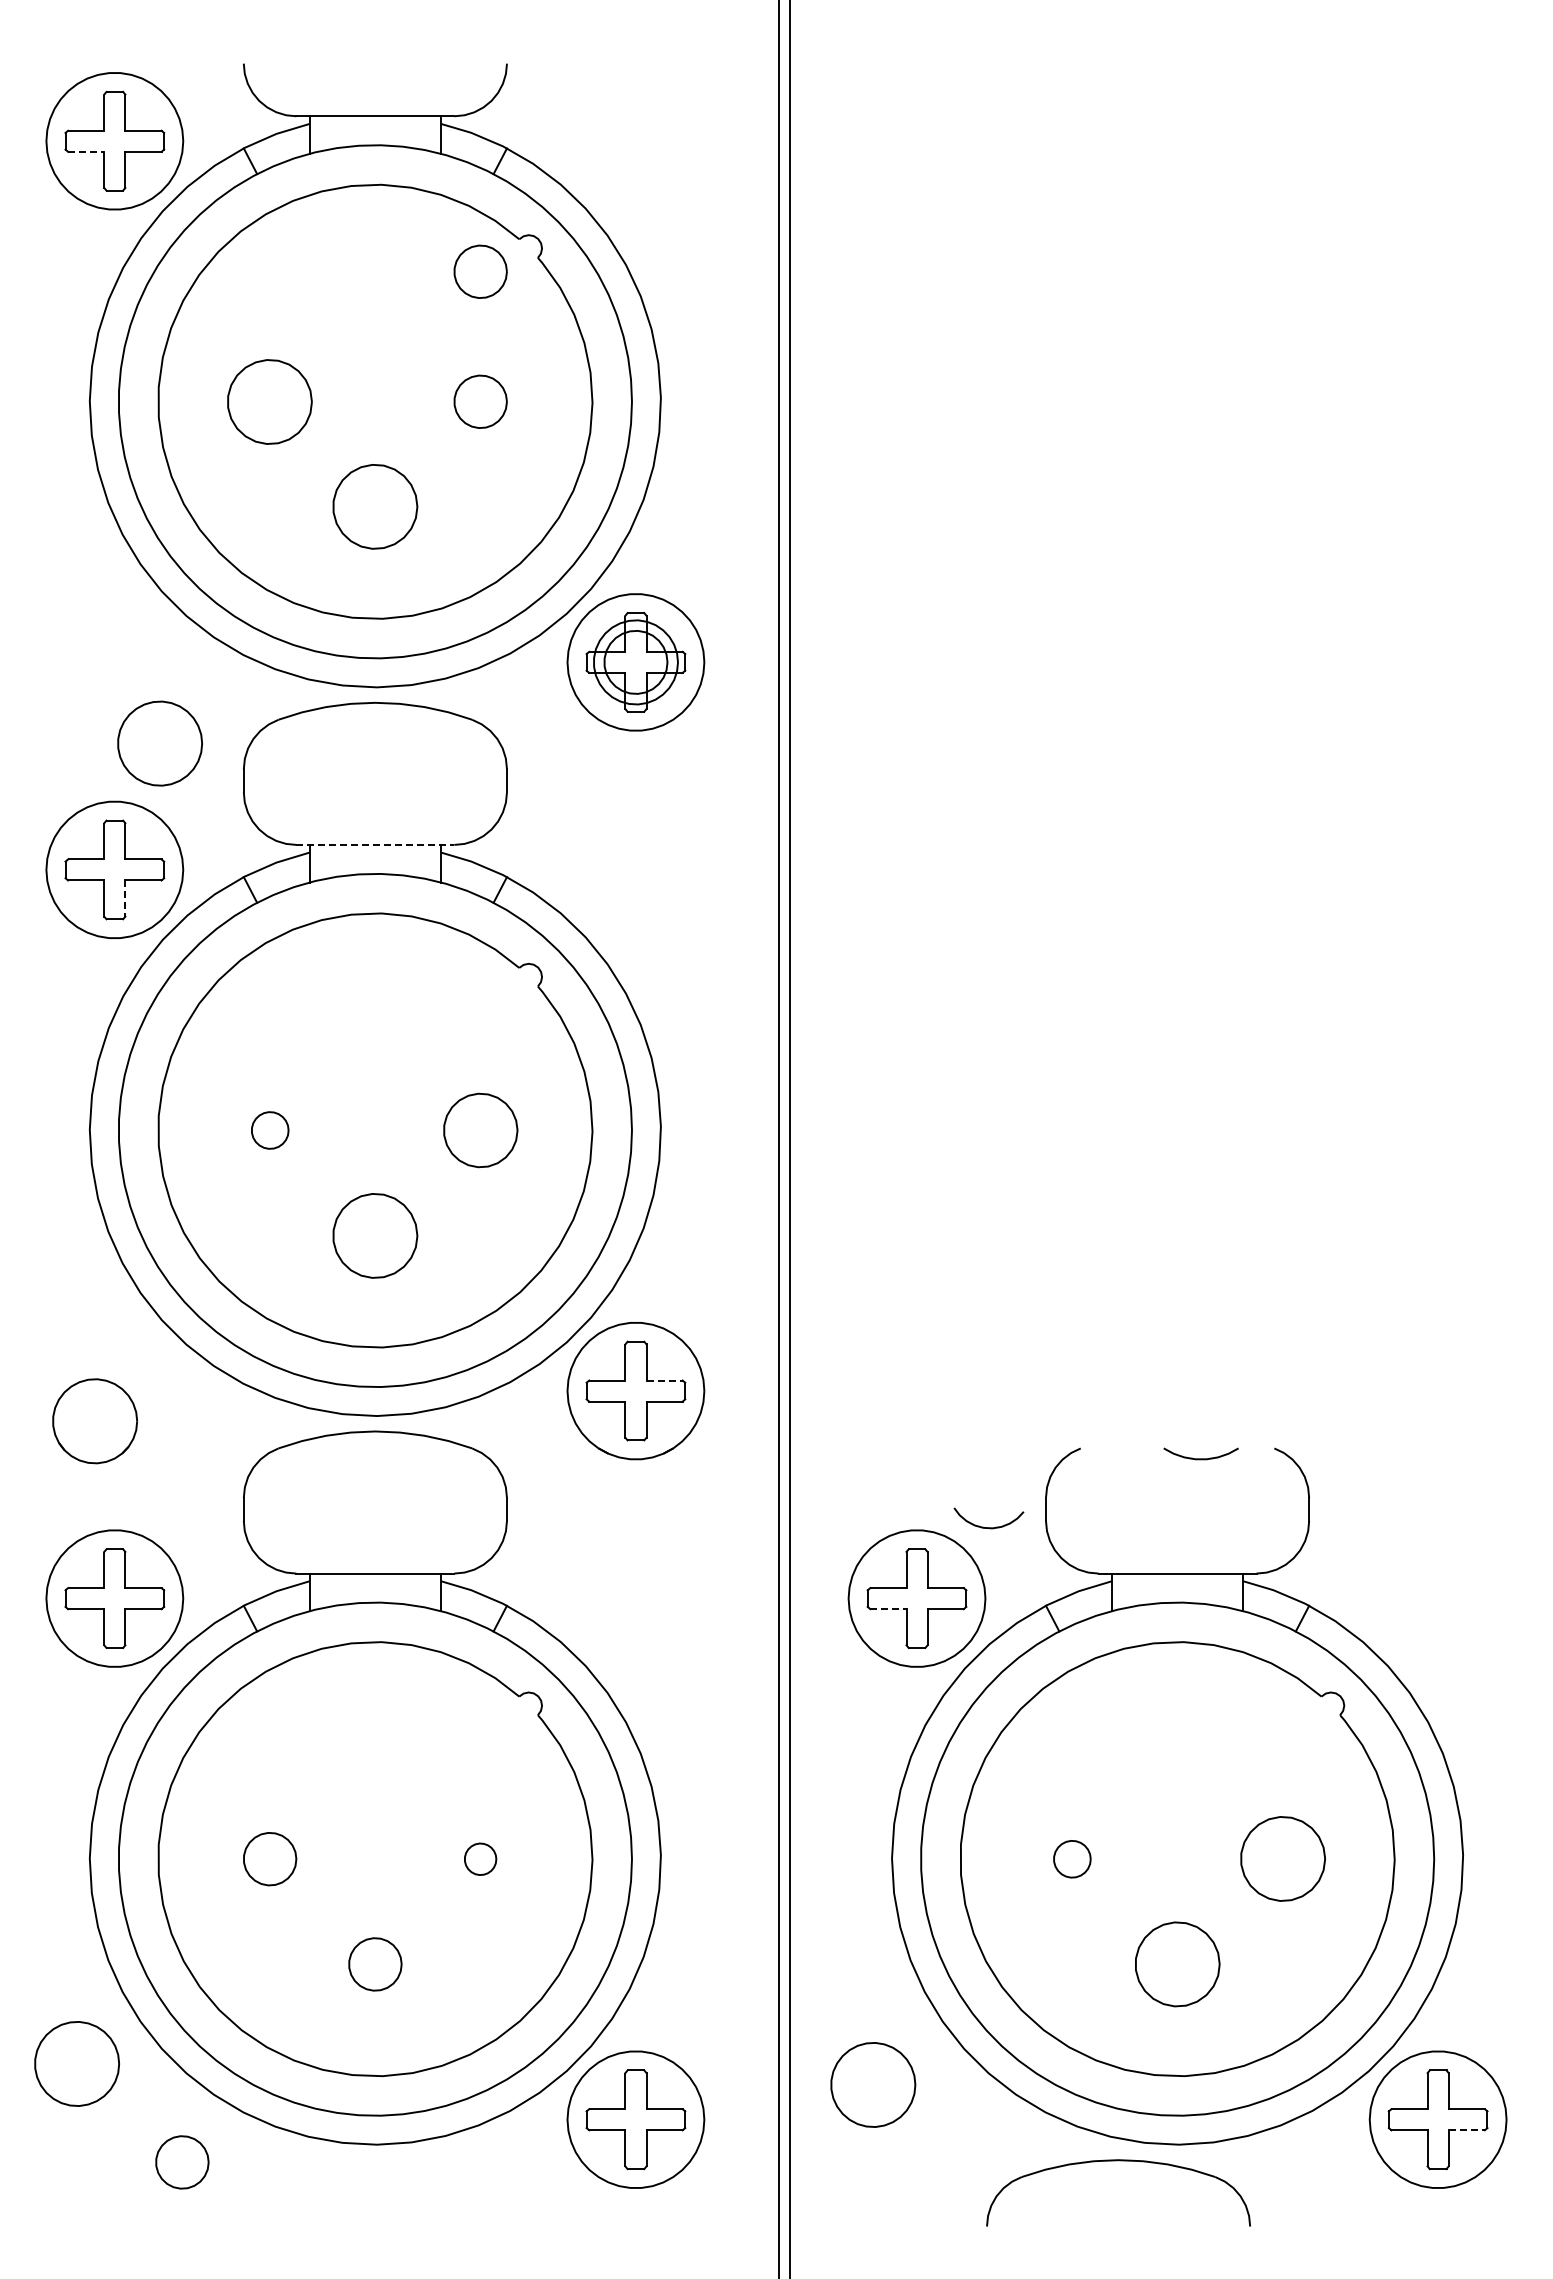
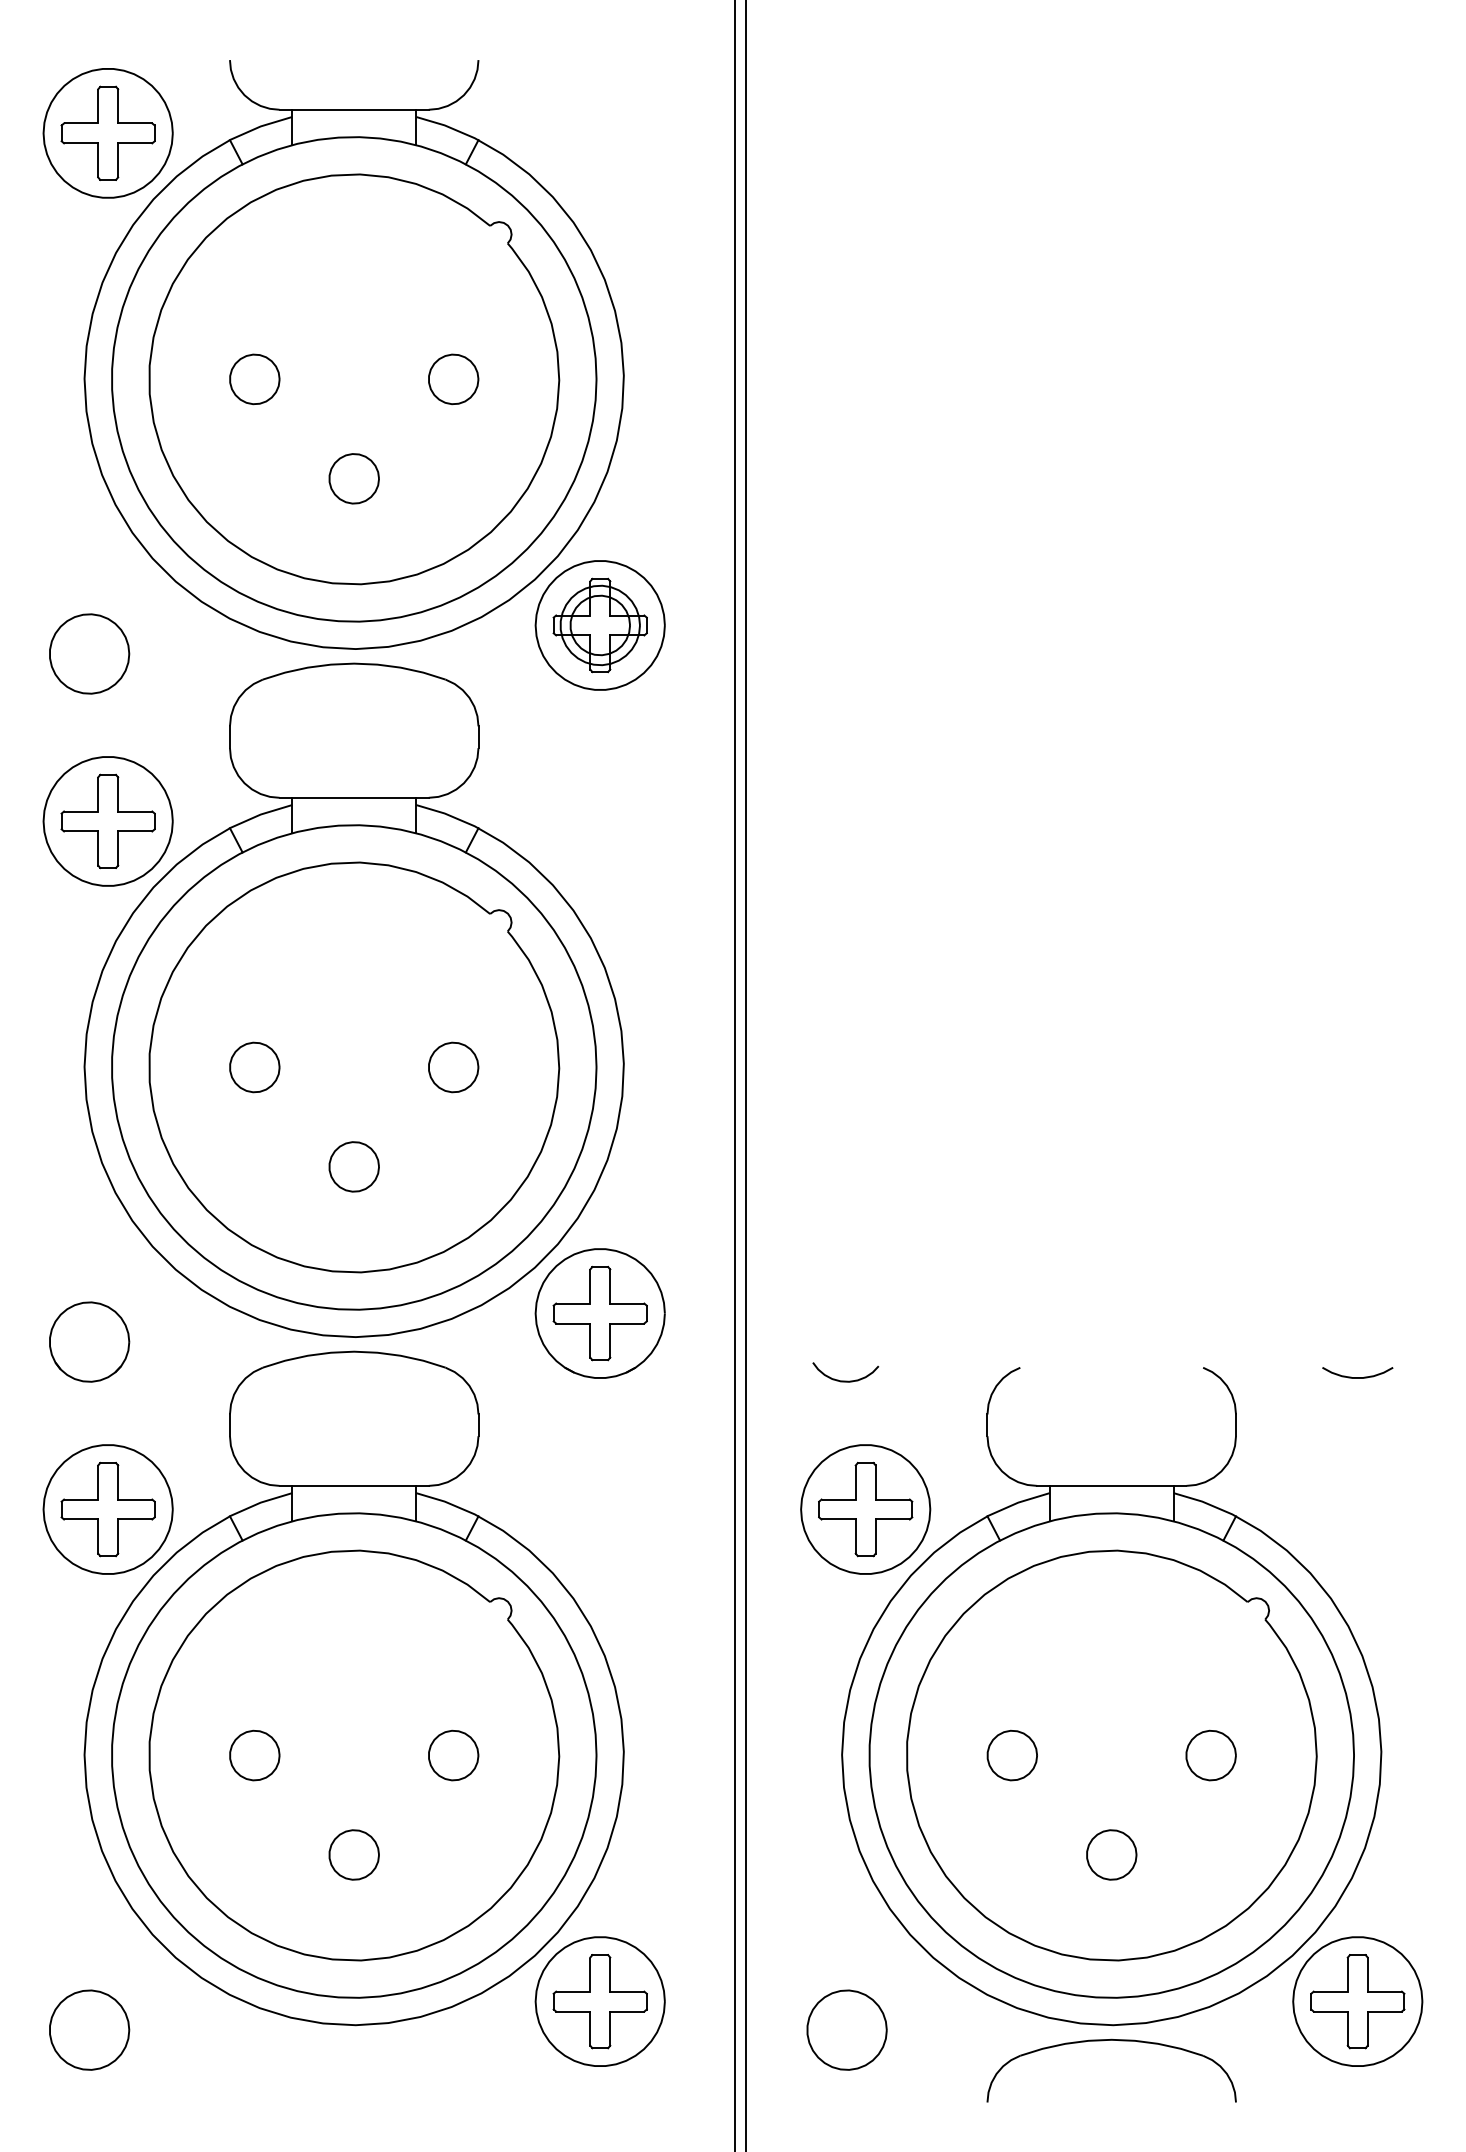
line: (86, 151) -> (81, 143), dashed -> solid
part: (480, 271) -> (453, 256), removed
part: (270, 401) -> (255, 379), size x0.62
part: (375, 507) -> (354, 479), size x0.62
part: (159, 743) -> (88, 653), moved
line: (375, 844) -> (354, 797), dashed -> solid
line: (125, 899) -> (118, 849), dashed -> solid
part: (270, 1130) -> (255, 1067), size x1.43
part: (480, 1130) -> (453, 1067), size x0.71
part: (375, 1235) -> (354, 1166), size x0.62
line: (665, 1380) -> (628, 1303), dashed -> solid
curve: (1200, 1458) -> (1357, 1377), moved
curve: (988, 1527) -> (845, 1381), moved
line: (888, 1609) -> (838, 1519), dashed -> solid
part: (480, 1859) -> (453, 1755), size x1.67
part: (1072, 1859) -> (1012, 1755), size x1.43
part: (1282, 1859) -> (1210, 1755), size x0.62
part: (1177, 1964) -> (1111, 1855), size x0.62
part: (76, 2063) -> (88, 2029), moved
part: (873, 2084) -> (847, 2029), moved
line: (1467, 2130) -> (1385, 2011), dashed -> solid
part: (1118, 2161) -> (1111, 2041), moved
part: (182, 2162) -> (172, 2042), removed

